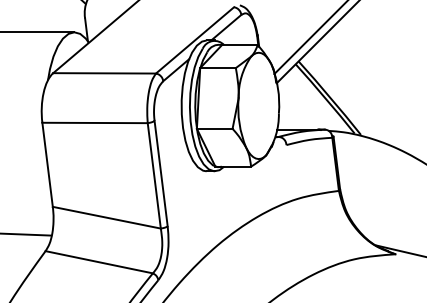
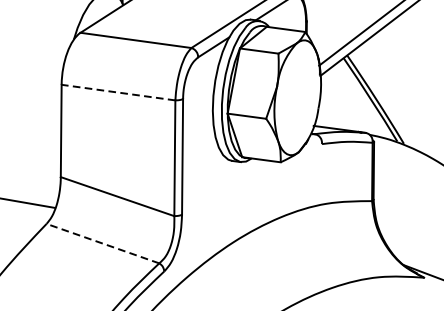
line: (95, 122) -> (119, 92), solid -> dashed
line: (99, 262) -> (103, 243), solid -> dashed

